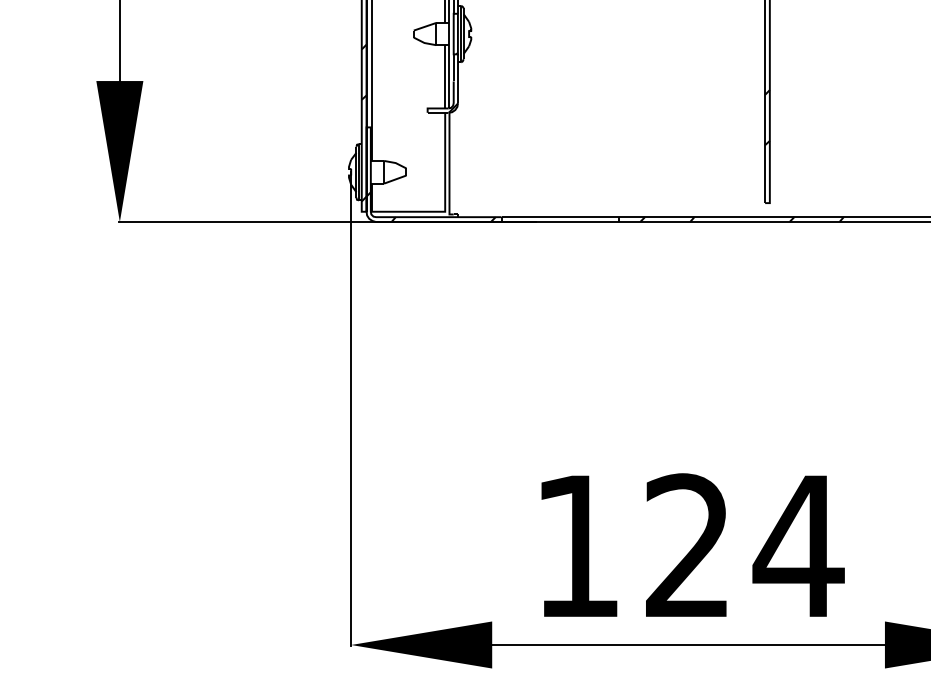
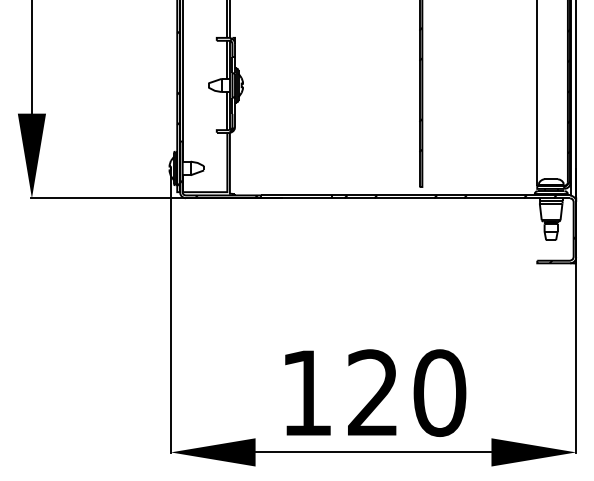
text: (798, 545) -> (439, 392), 124 -> 120

